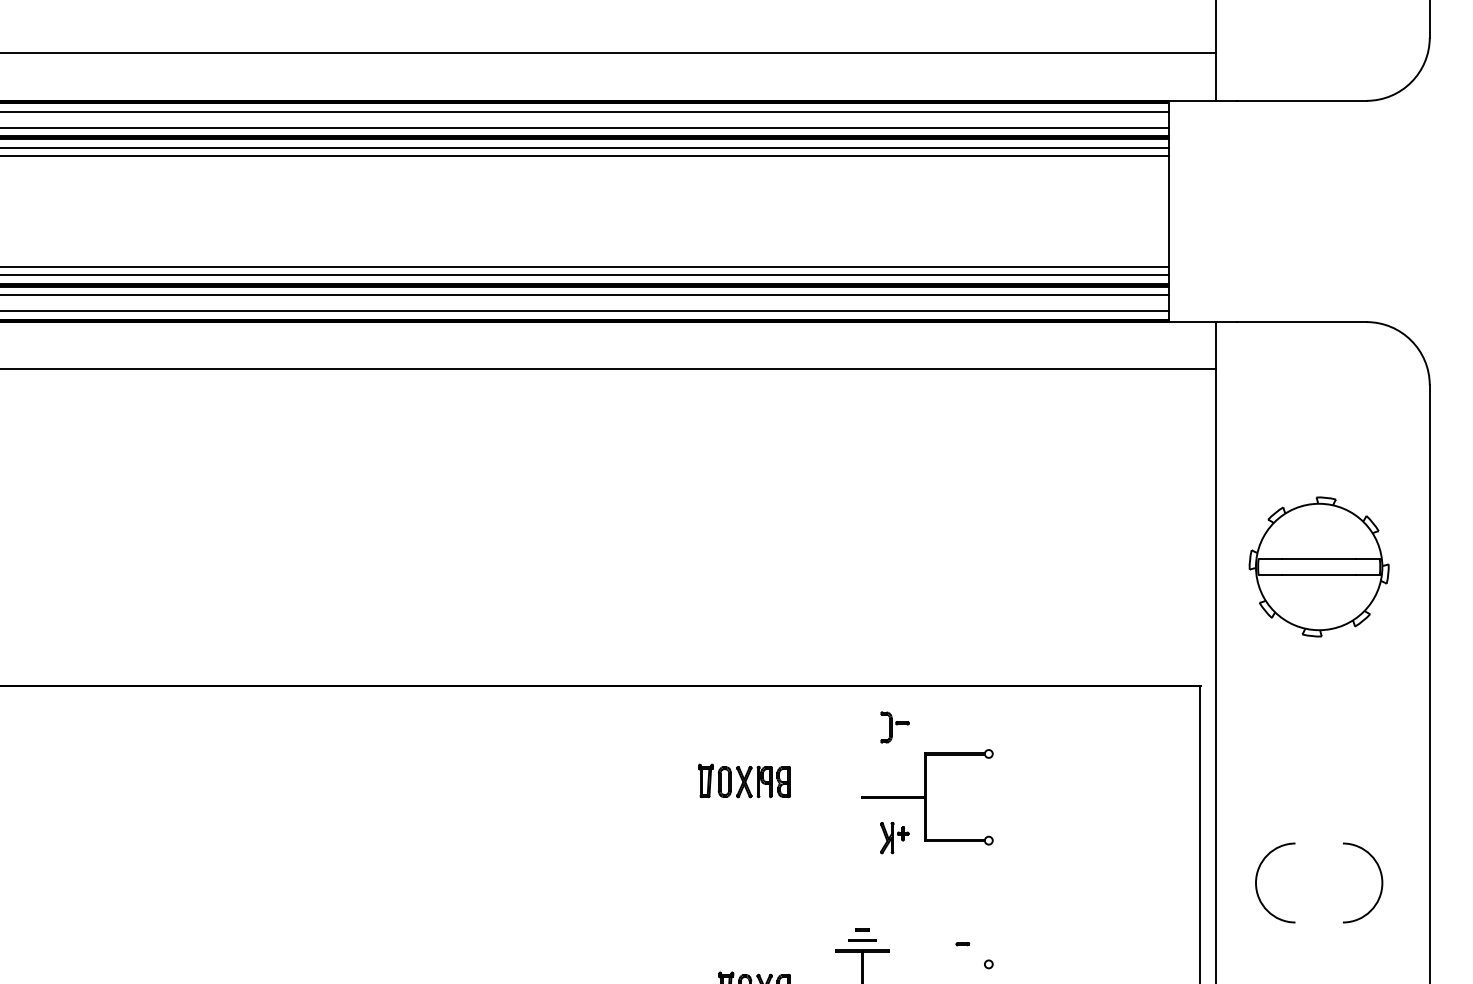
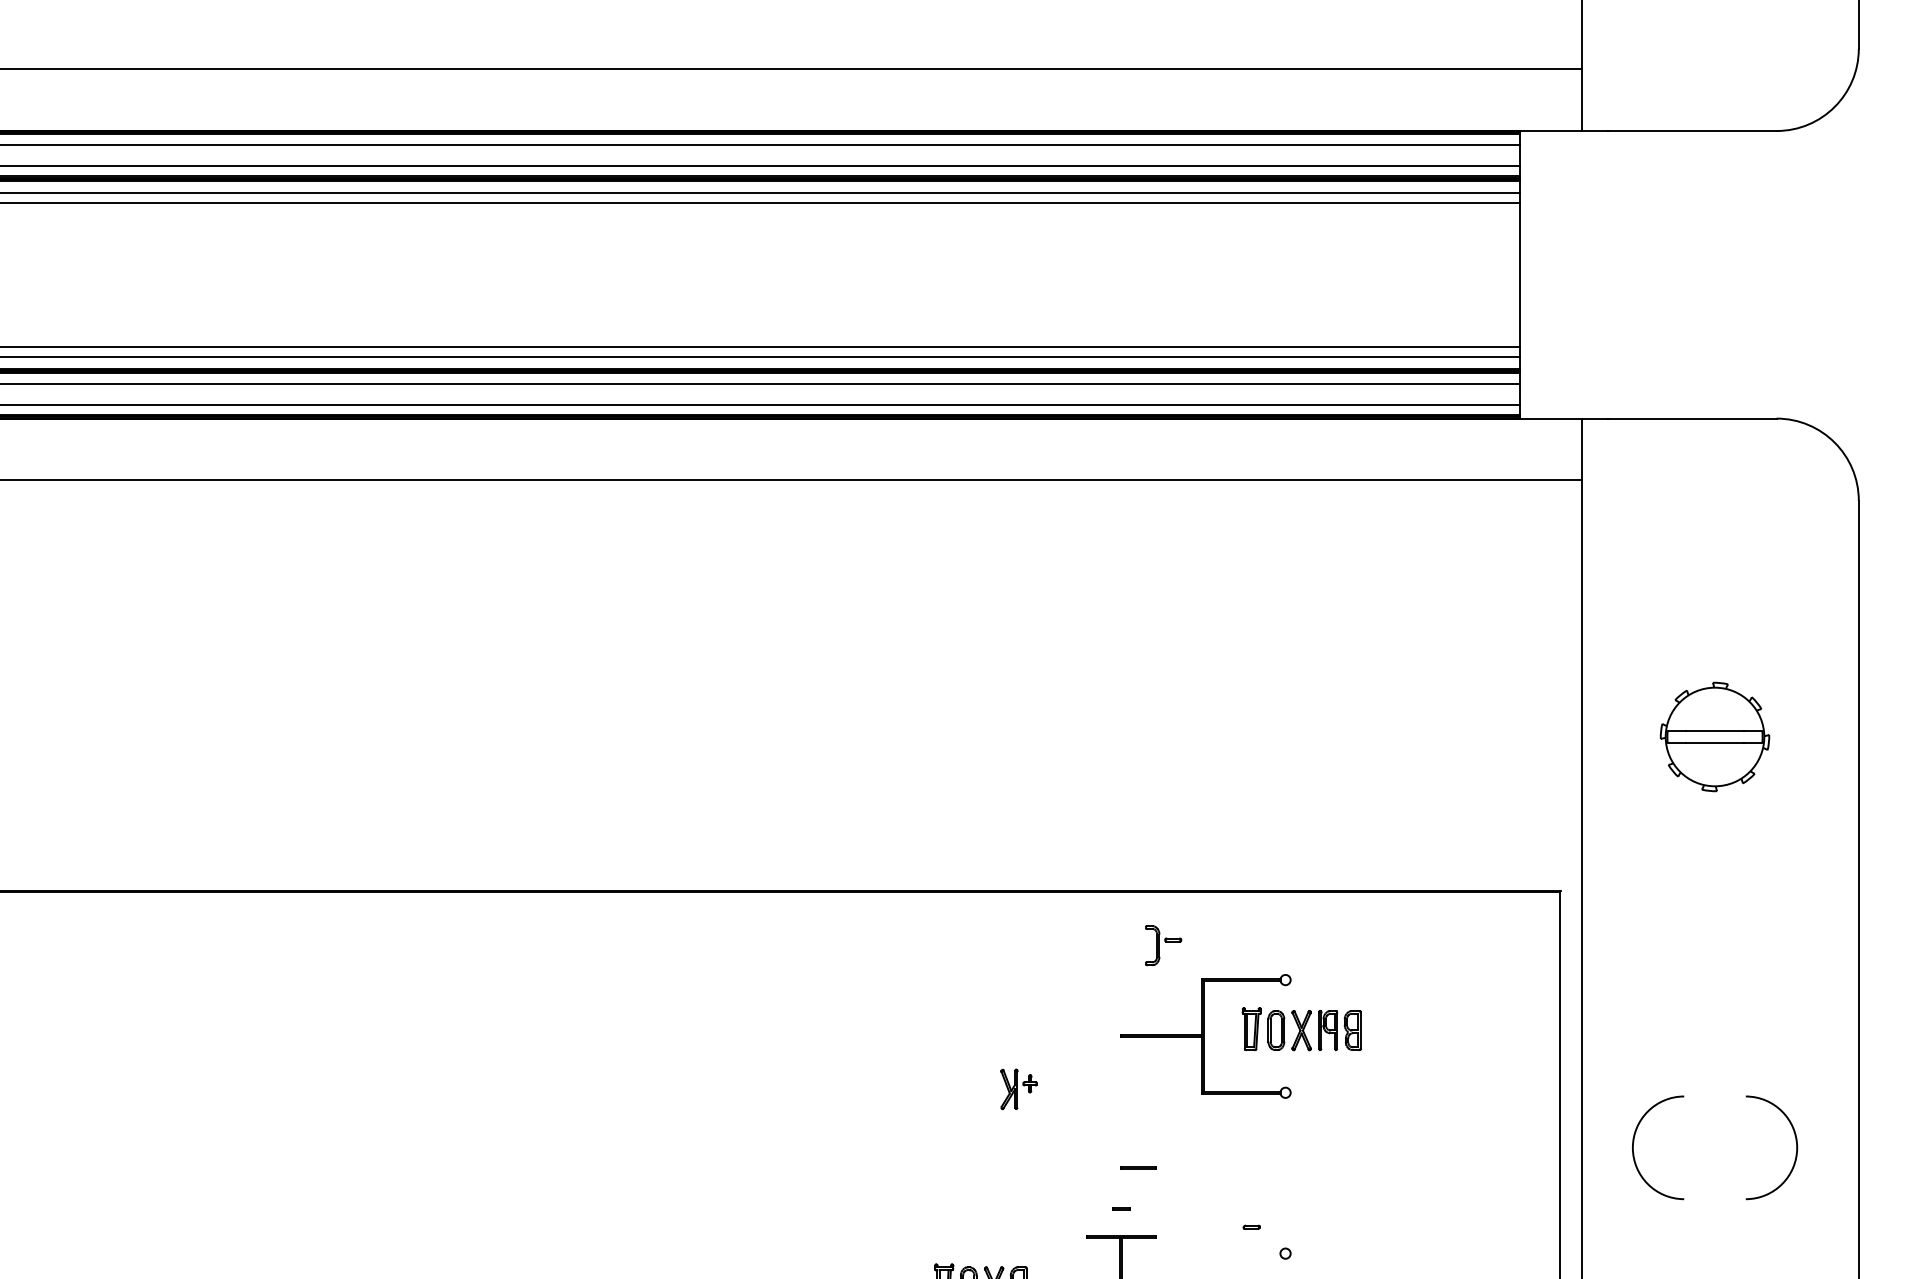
part: (1318, 566) -> (1714, 736), size x0.6
part: (744, 781) -> (1301, 1029), moved
part: (894, 837) -> (1018, 1088), moved
line: (862, 940) -> (1138, 1167), moved

